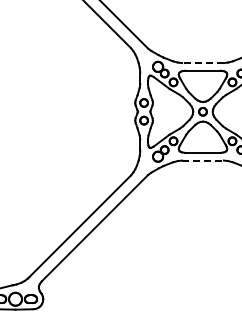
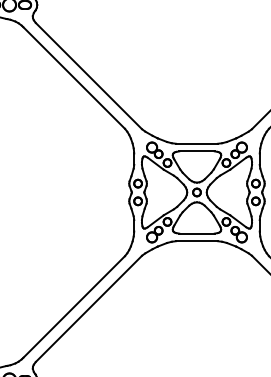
line: (203, 62) -> (197, 143), dashed -> solid
line: (203, 160) -> (197, 241), dashed -> solid

